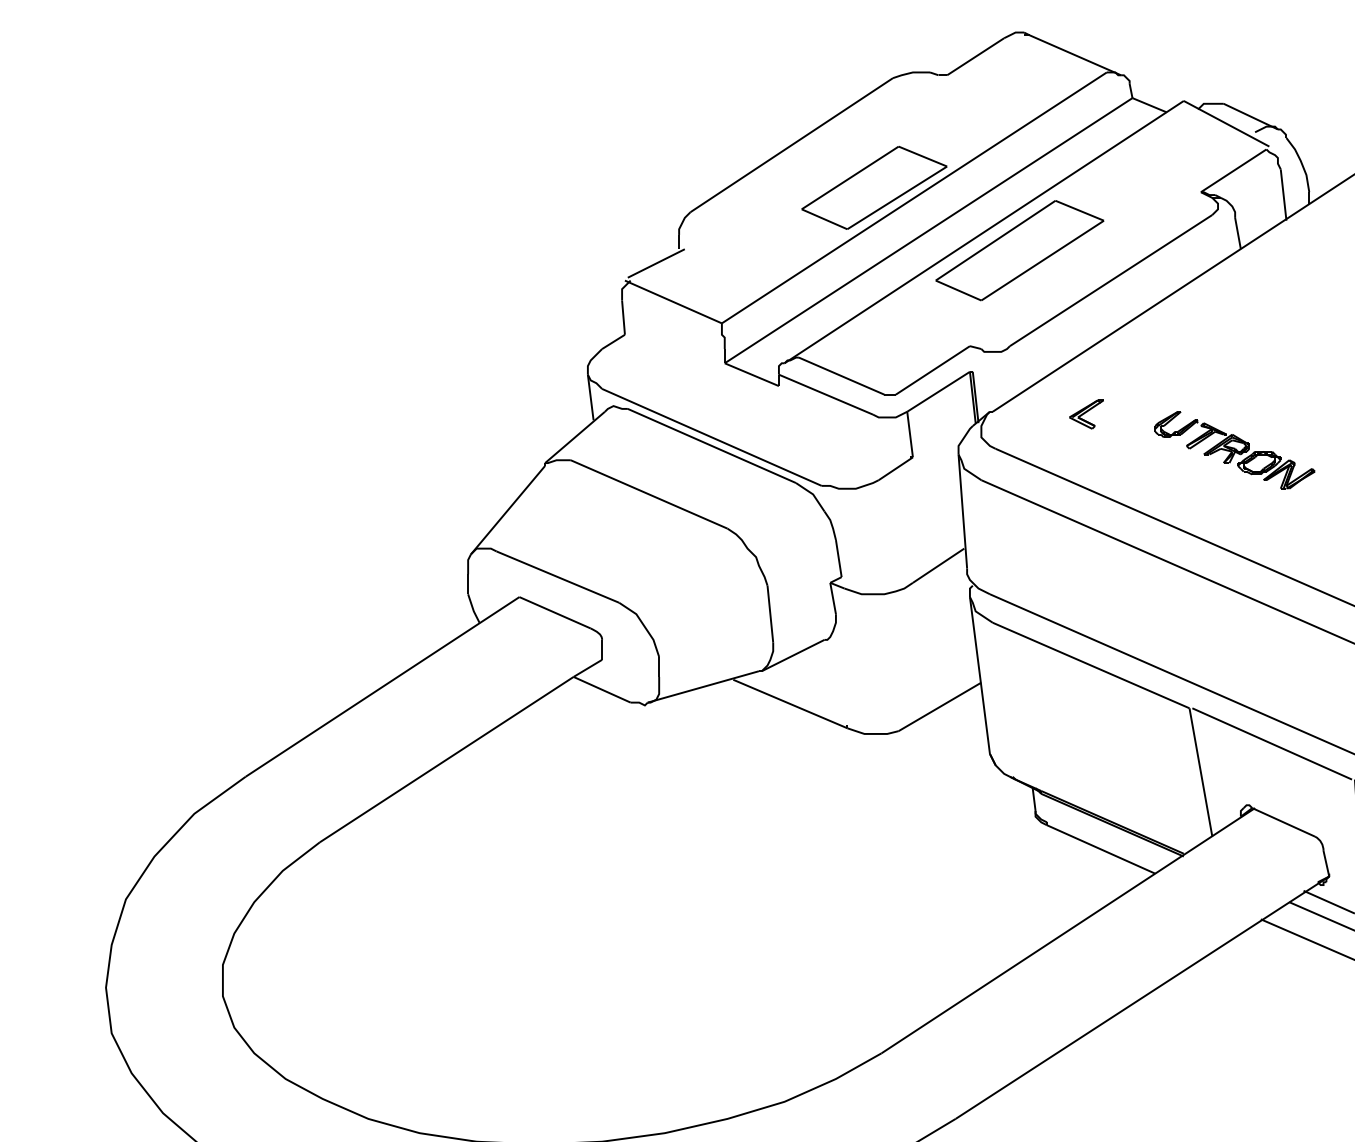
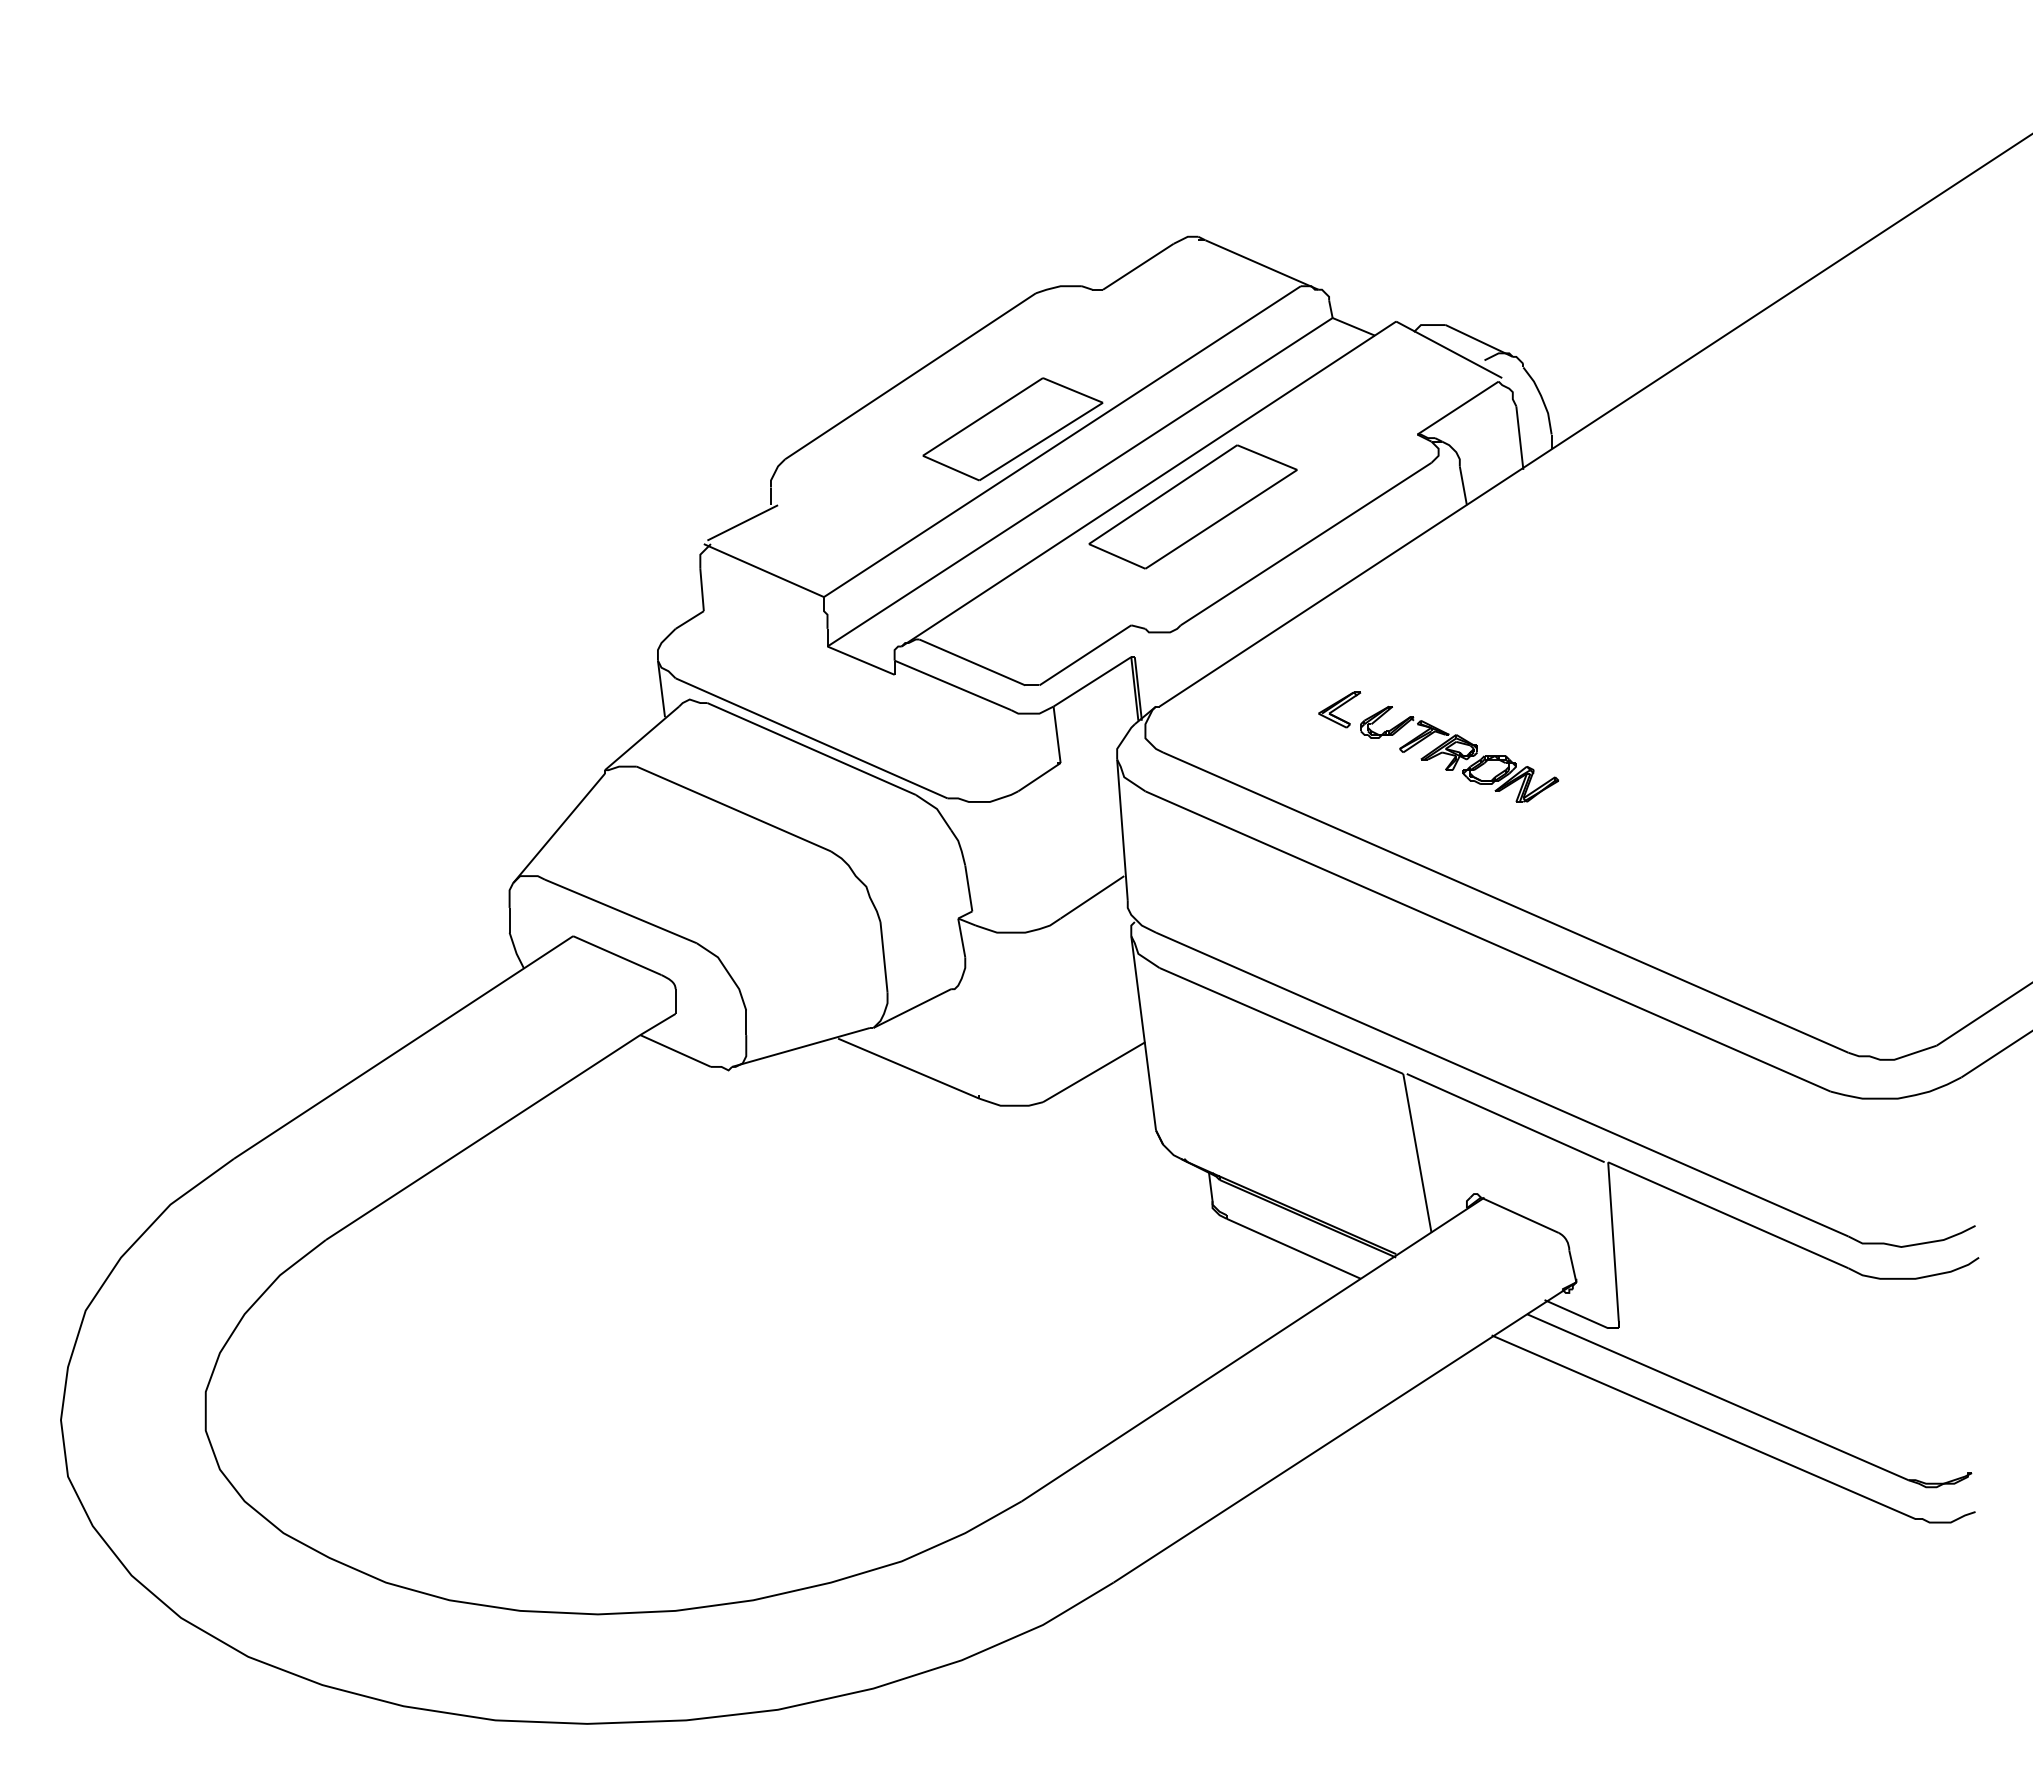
part: (1086, 414) -> (1339, 709), moved

